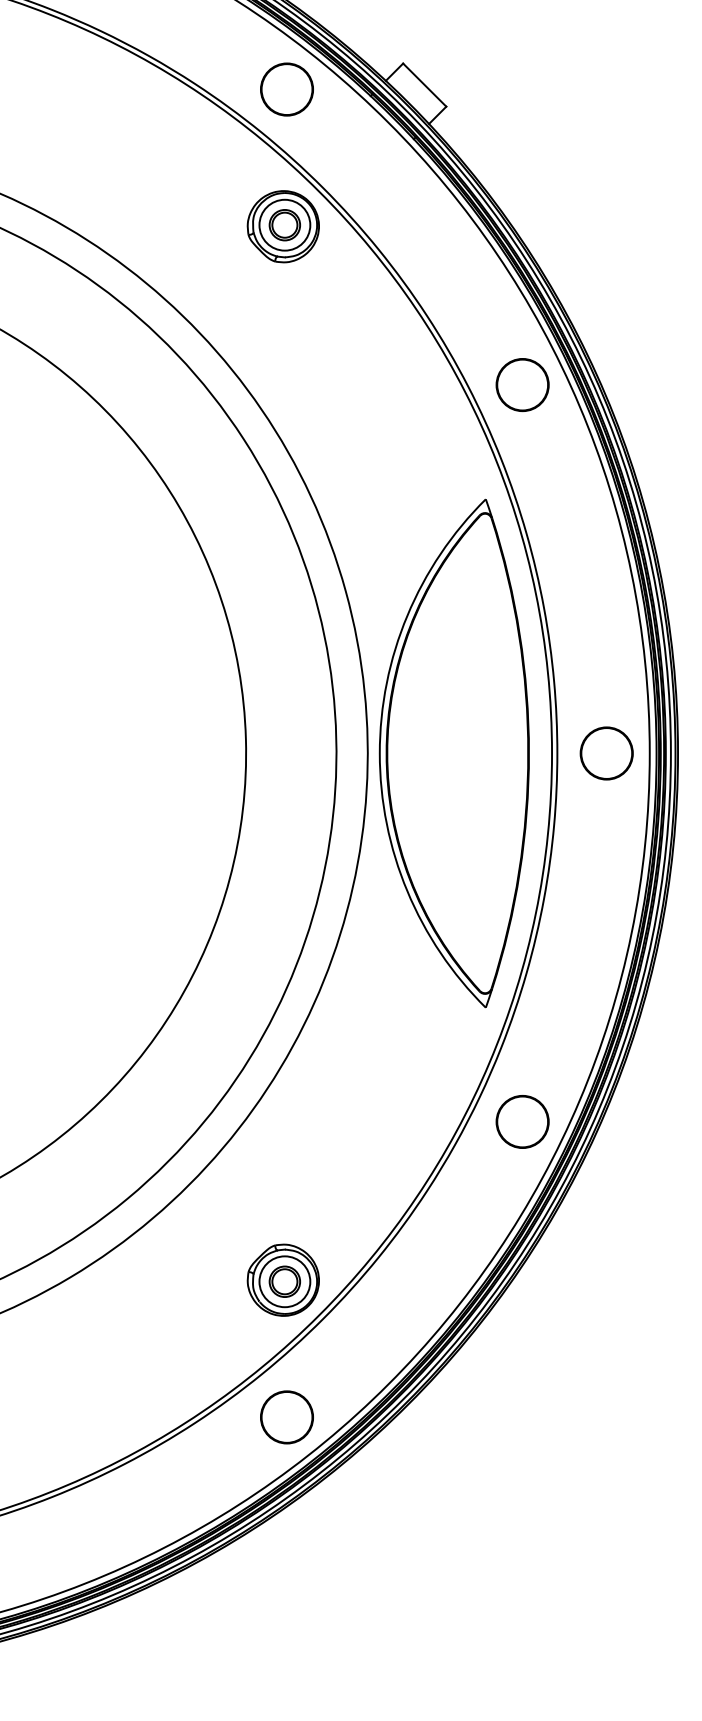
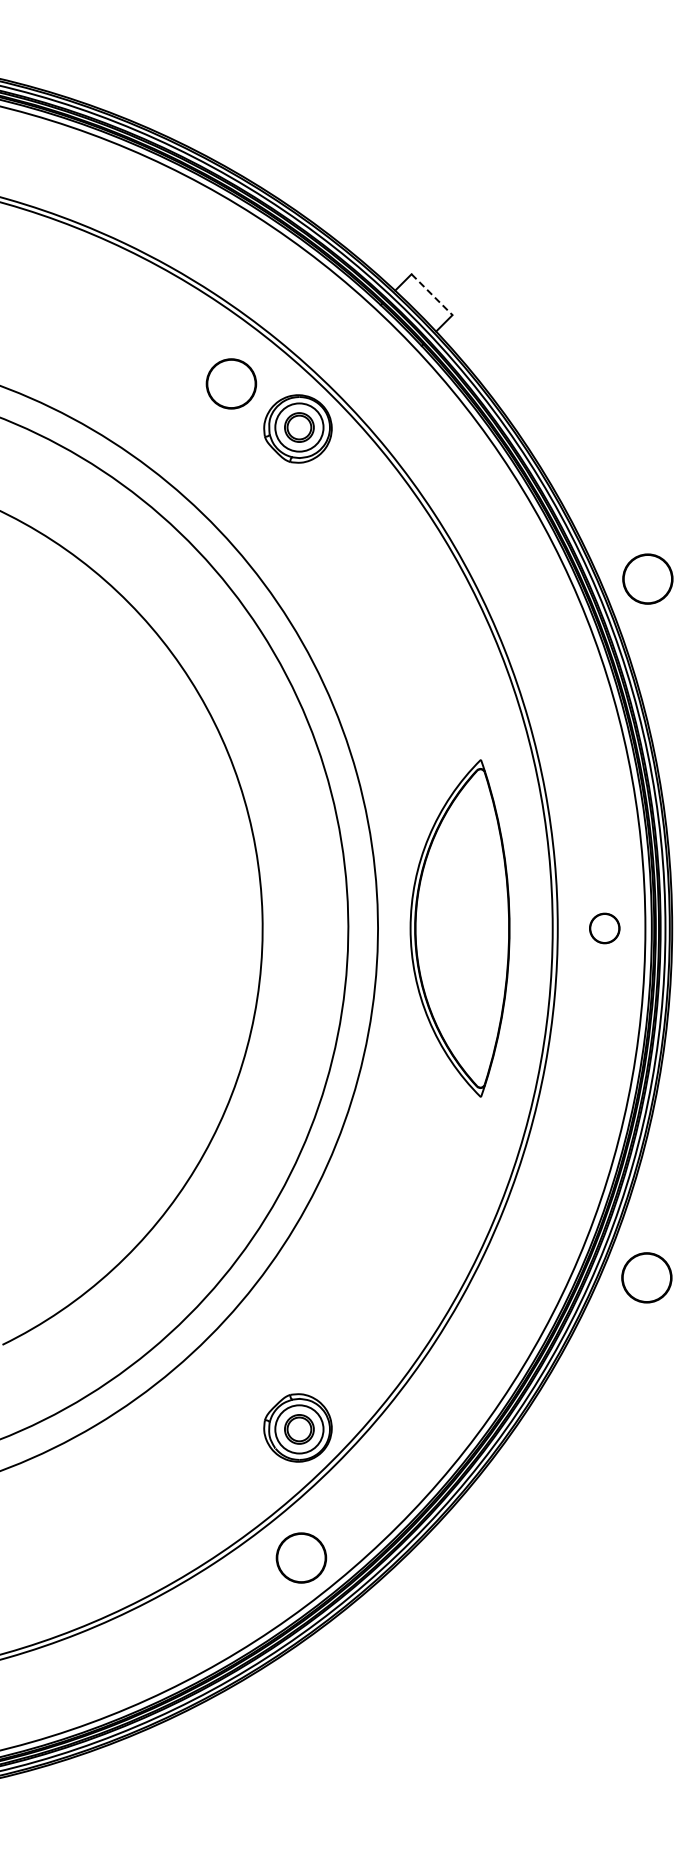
line: (425, 84) -> (432, 294), solid -> dashed
part: (287, 89) -> (231, 383), moved
circle: (522, 384) -> (647, 578), moved
part: (453, 753) -> (459, 928), size x0.7
part: (606, 753) -> (604, 928), size x0.6
circle: (522, 1121) -> (646, 1277), moved

